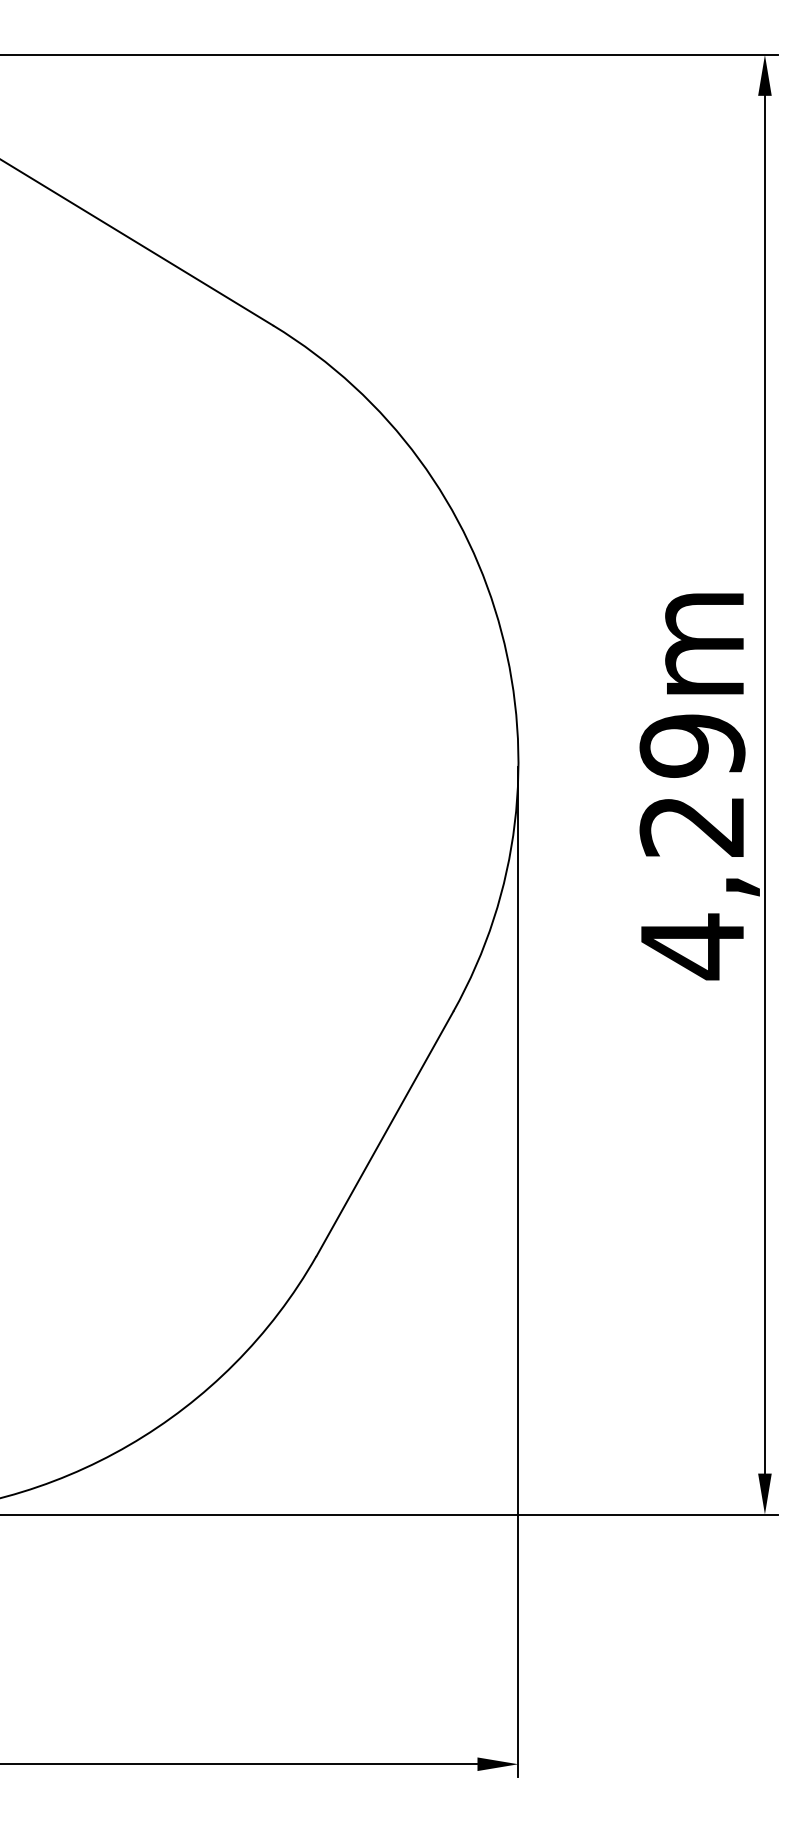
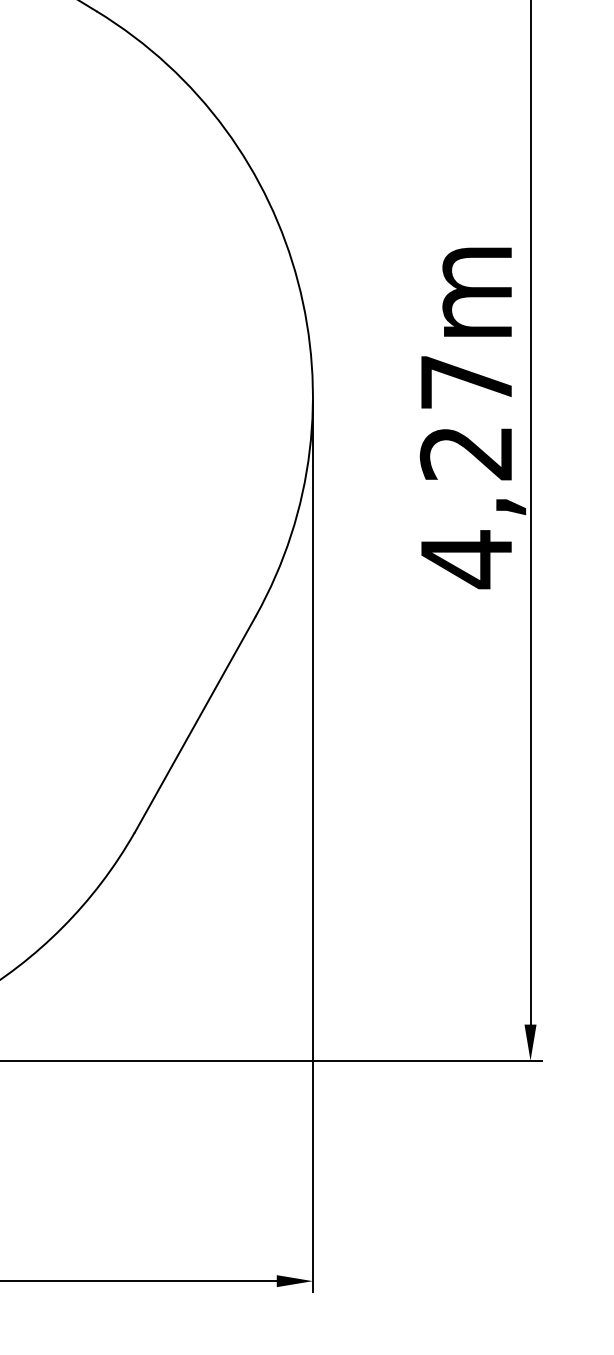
text: (692, 745) -> (466, 381), 4,29m -> 4,27m

